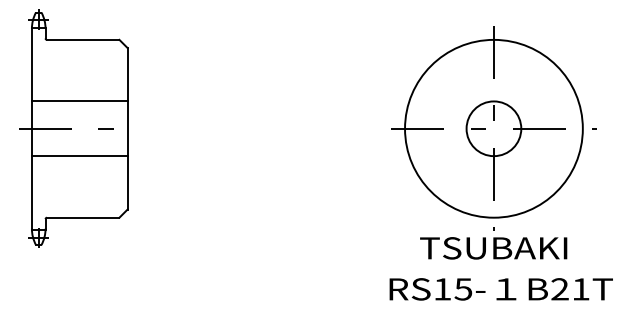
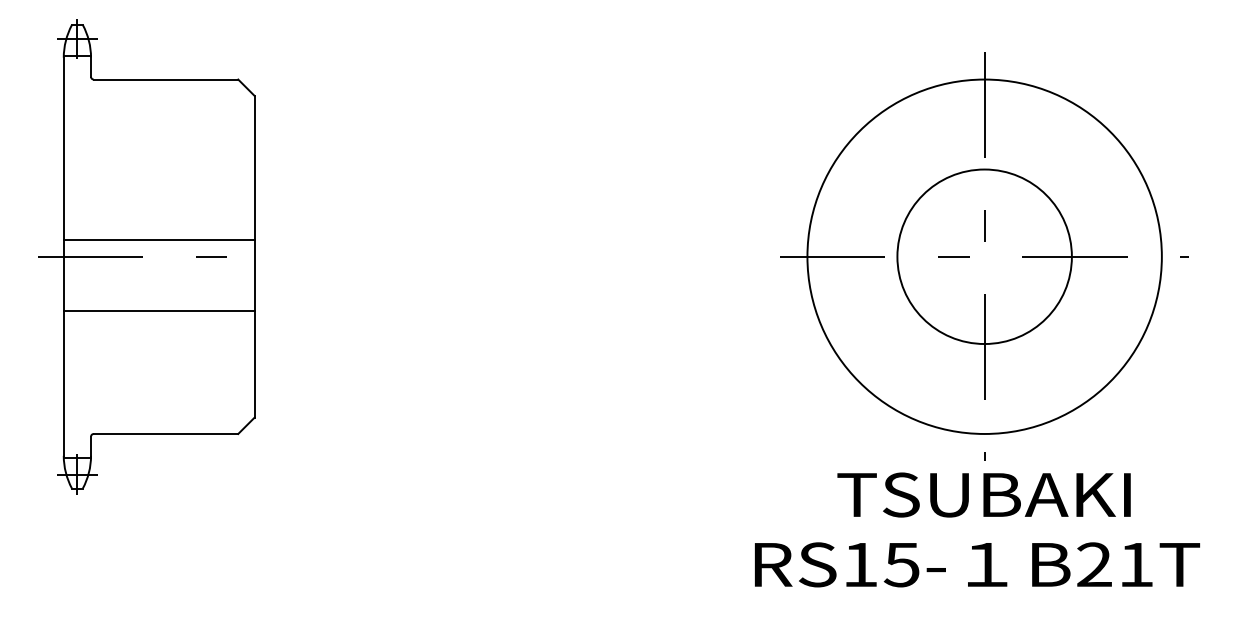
line: (79, 101) -> (158, 240), moved
circle: (493, 128) -> (983, 256), size x1.6
text: (500, 289) -> (975, 565), moved

